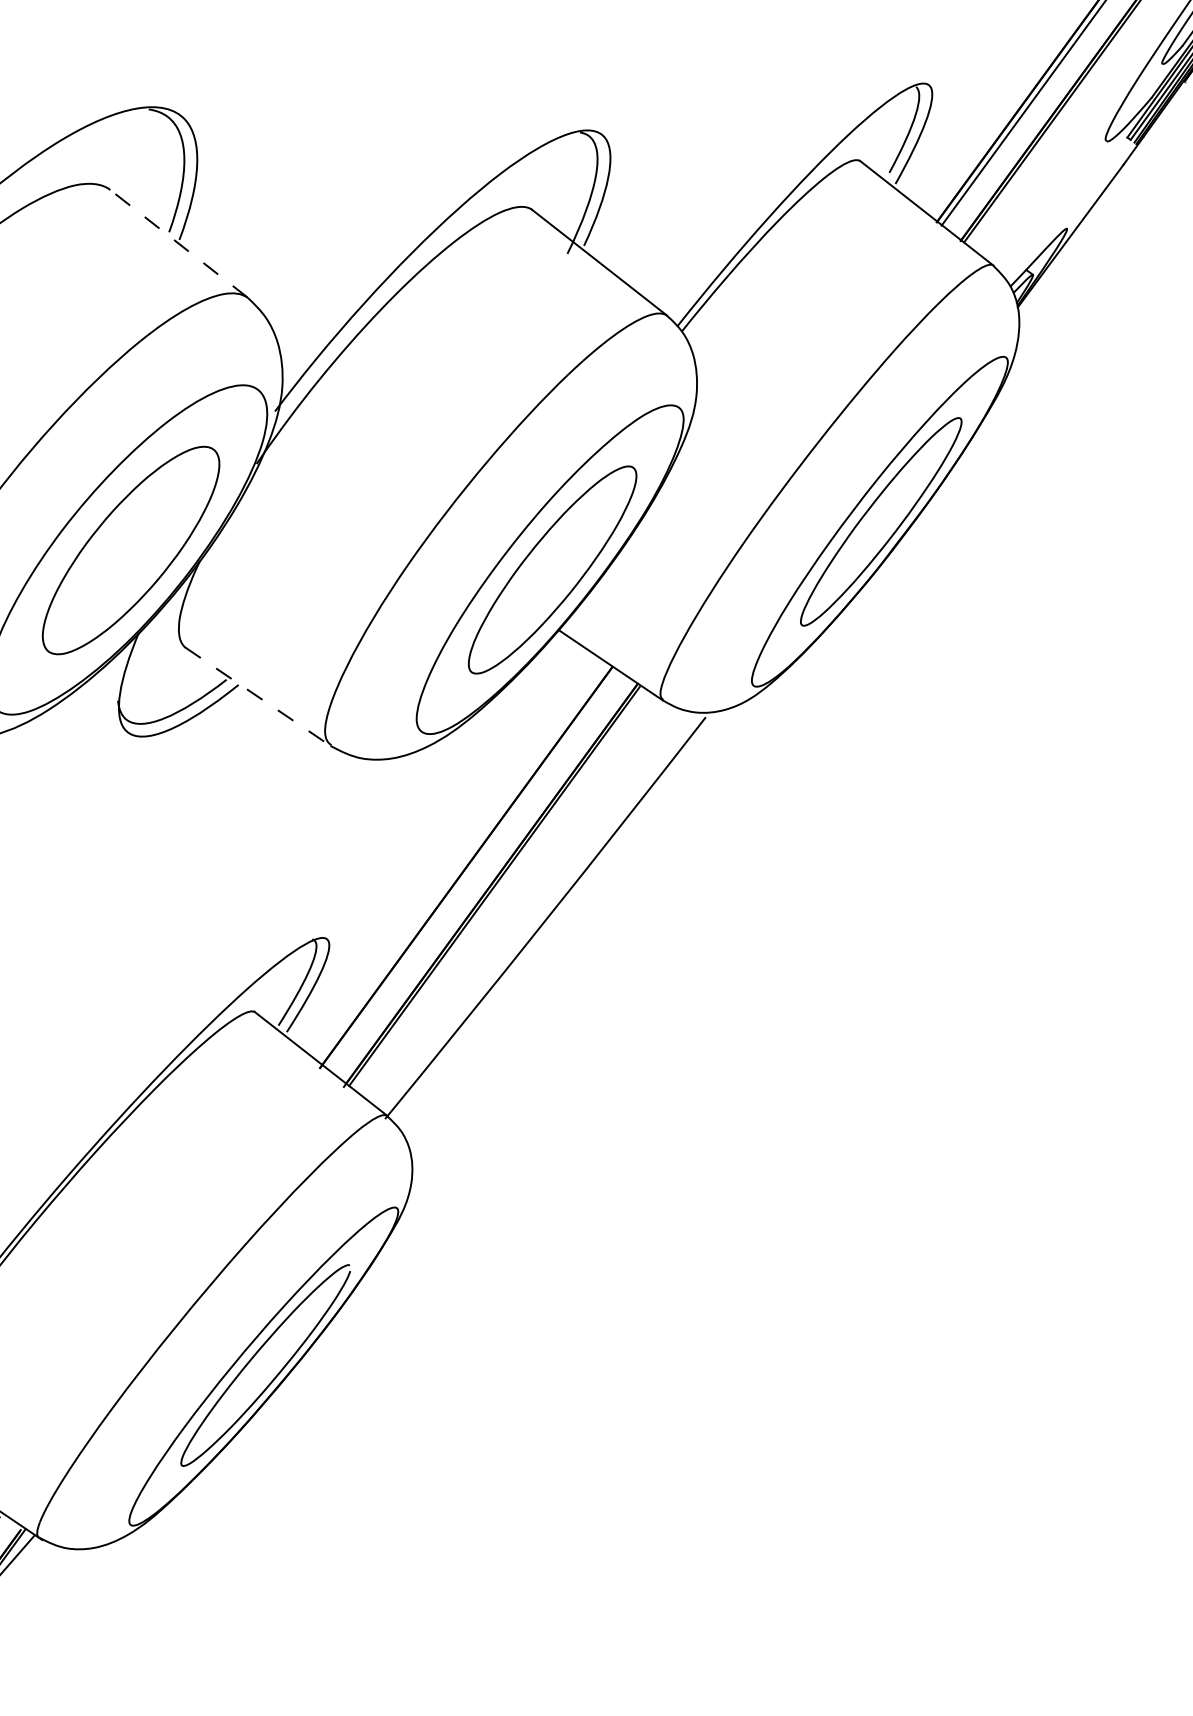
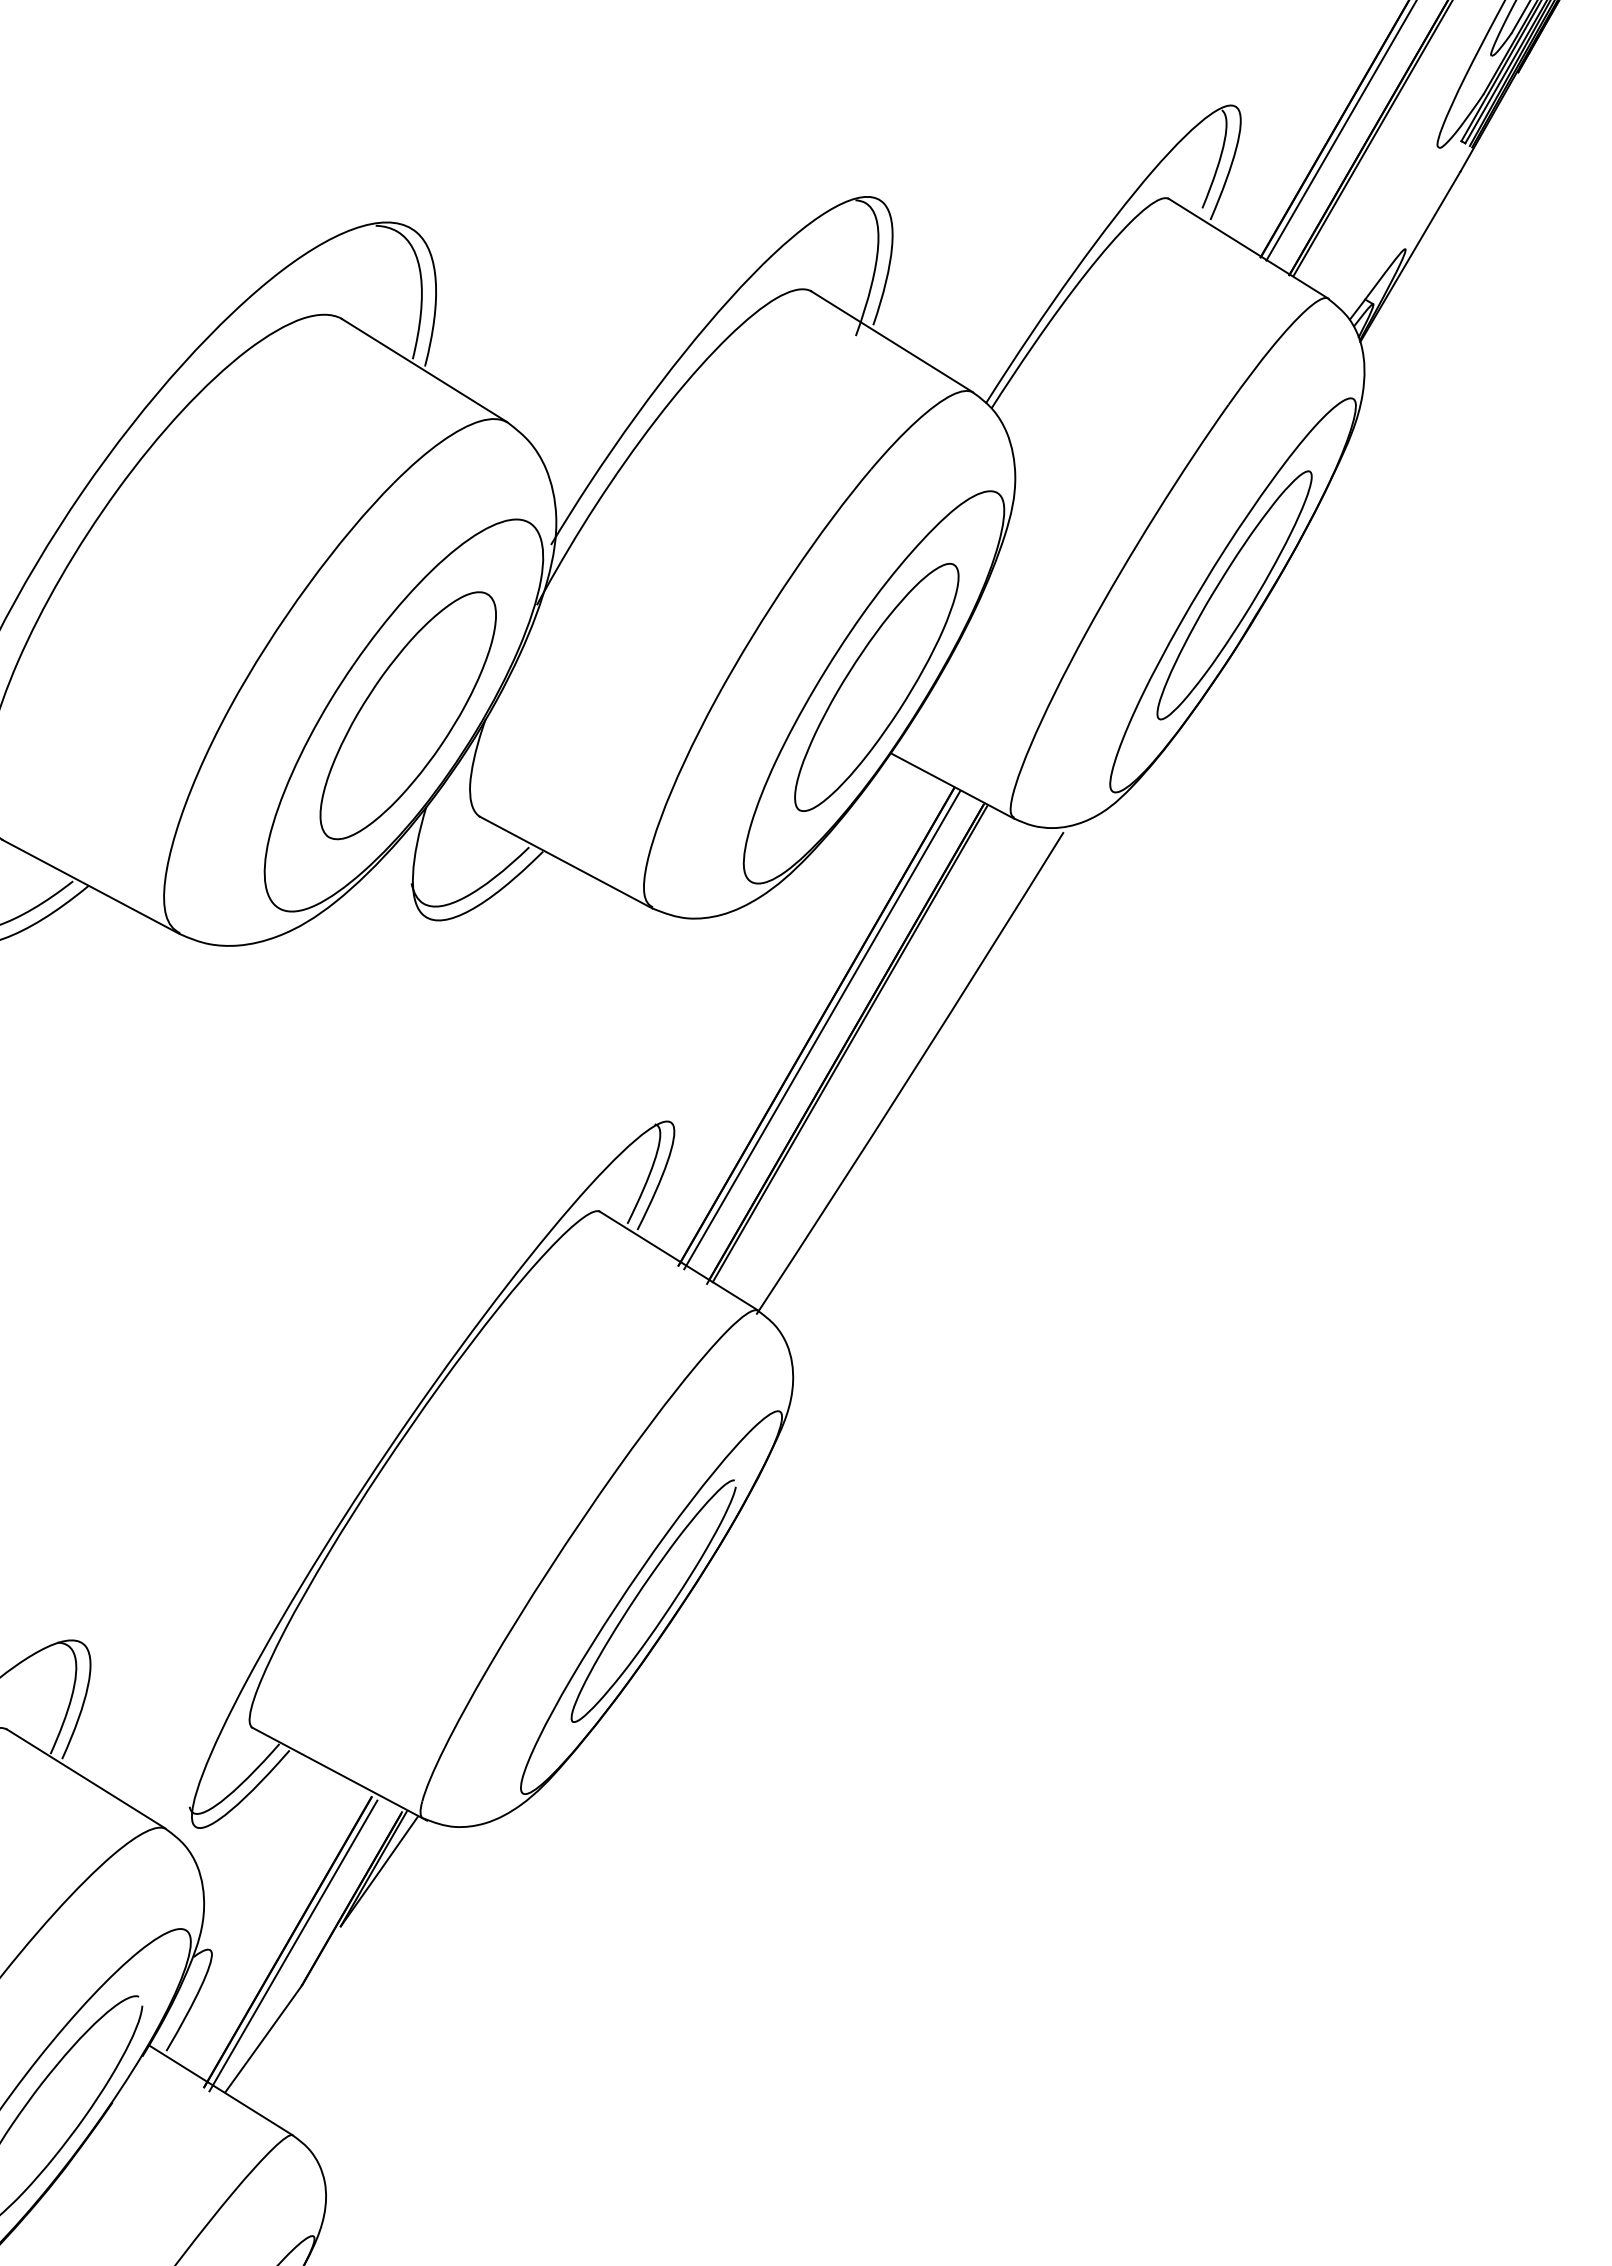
line: (177, 243) -> (423, 370), dashed -> solid
line: (258, 696) -> (566, 862), dashed -> solid
line: (470, 871) -> (821, 1030), added

